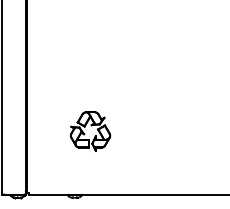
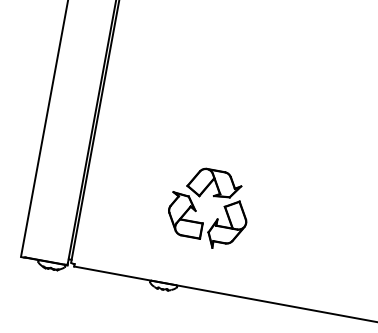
part: (90, 131) -> (209, 208), moved

